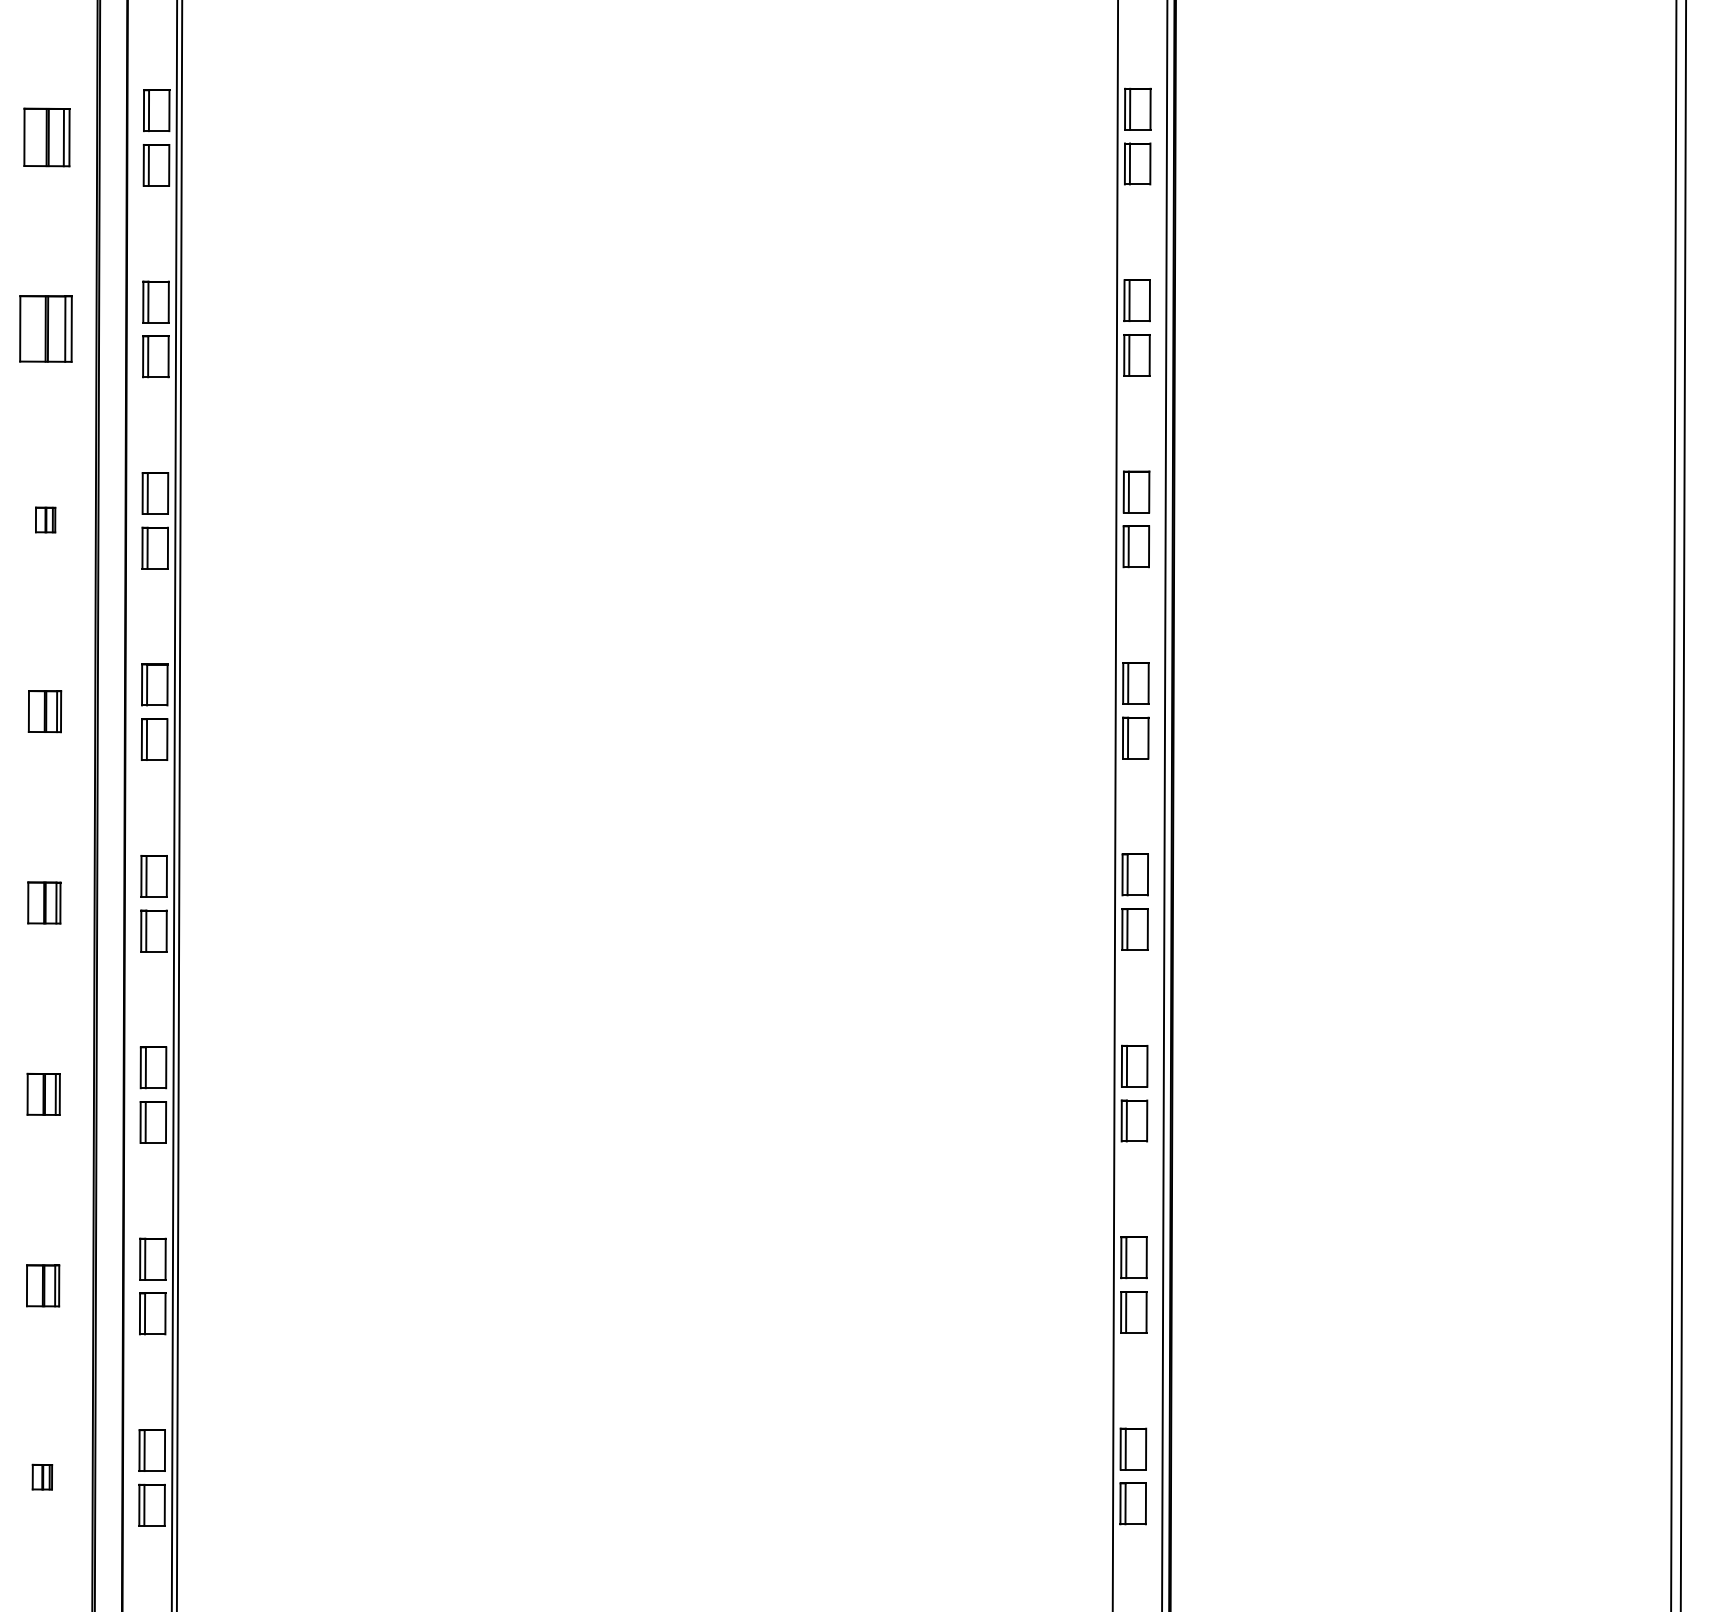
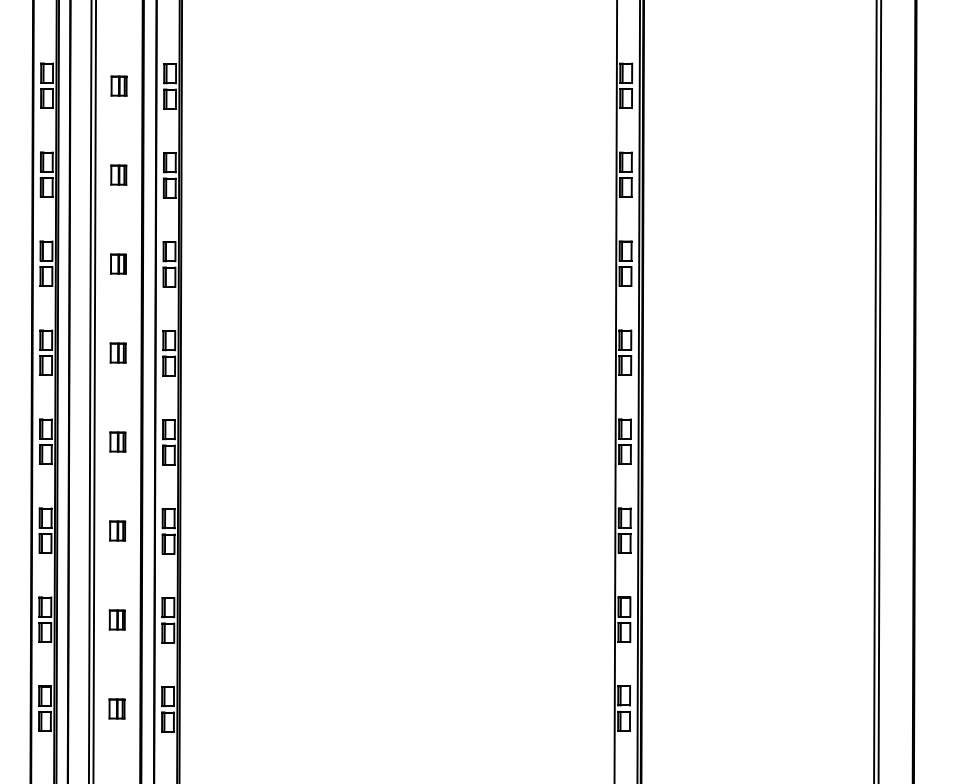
part: (45, 135) -> (118, 85), size x0.71
part: (45, 327) -> (118, 174), size x0.62
part: (45, 518) -> (118, 263), size x1.67
part: (41, 1476) -> (116, 708), size x1.67

